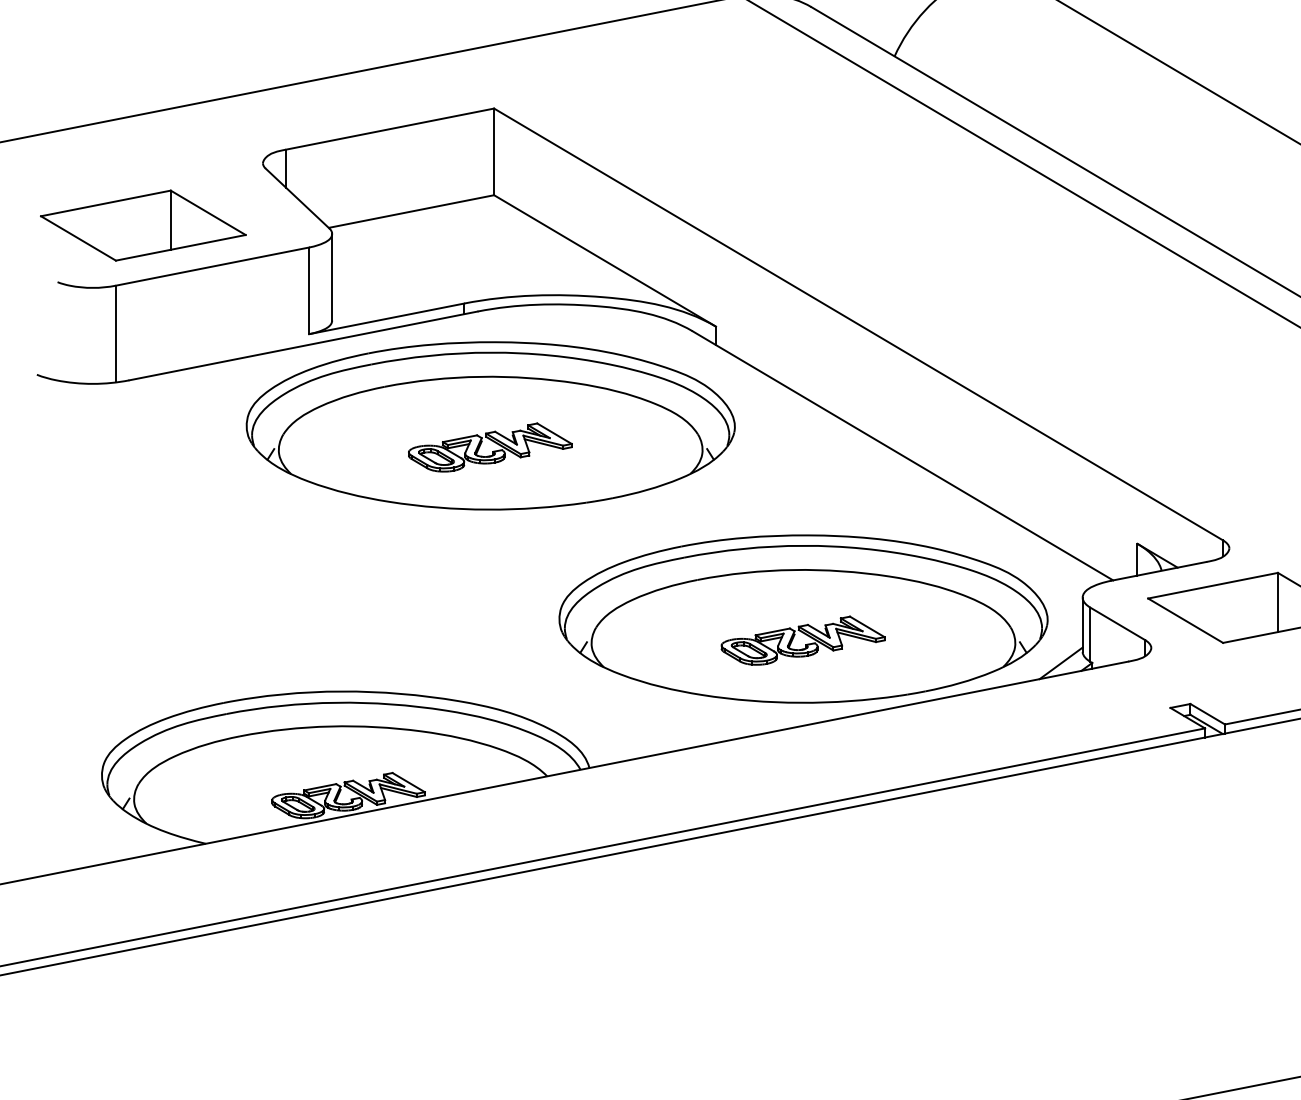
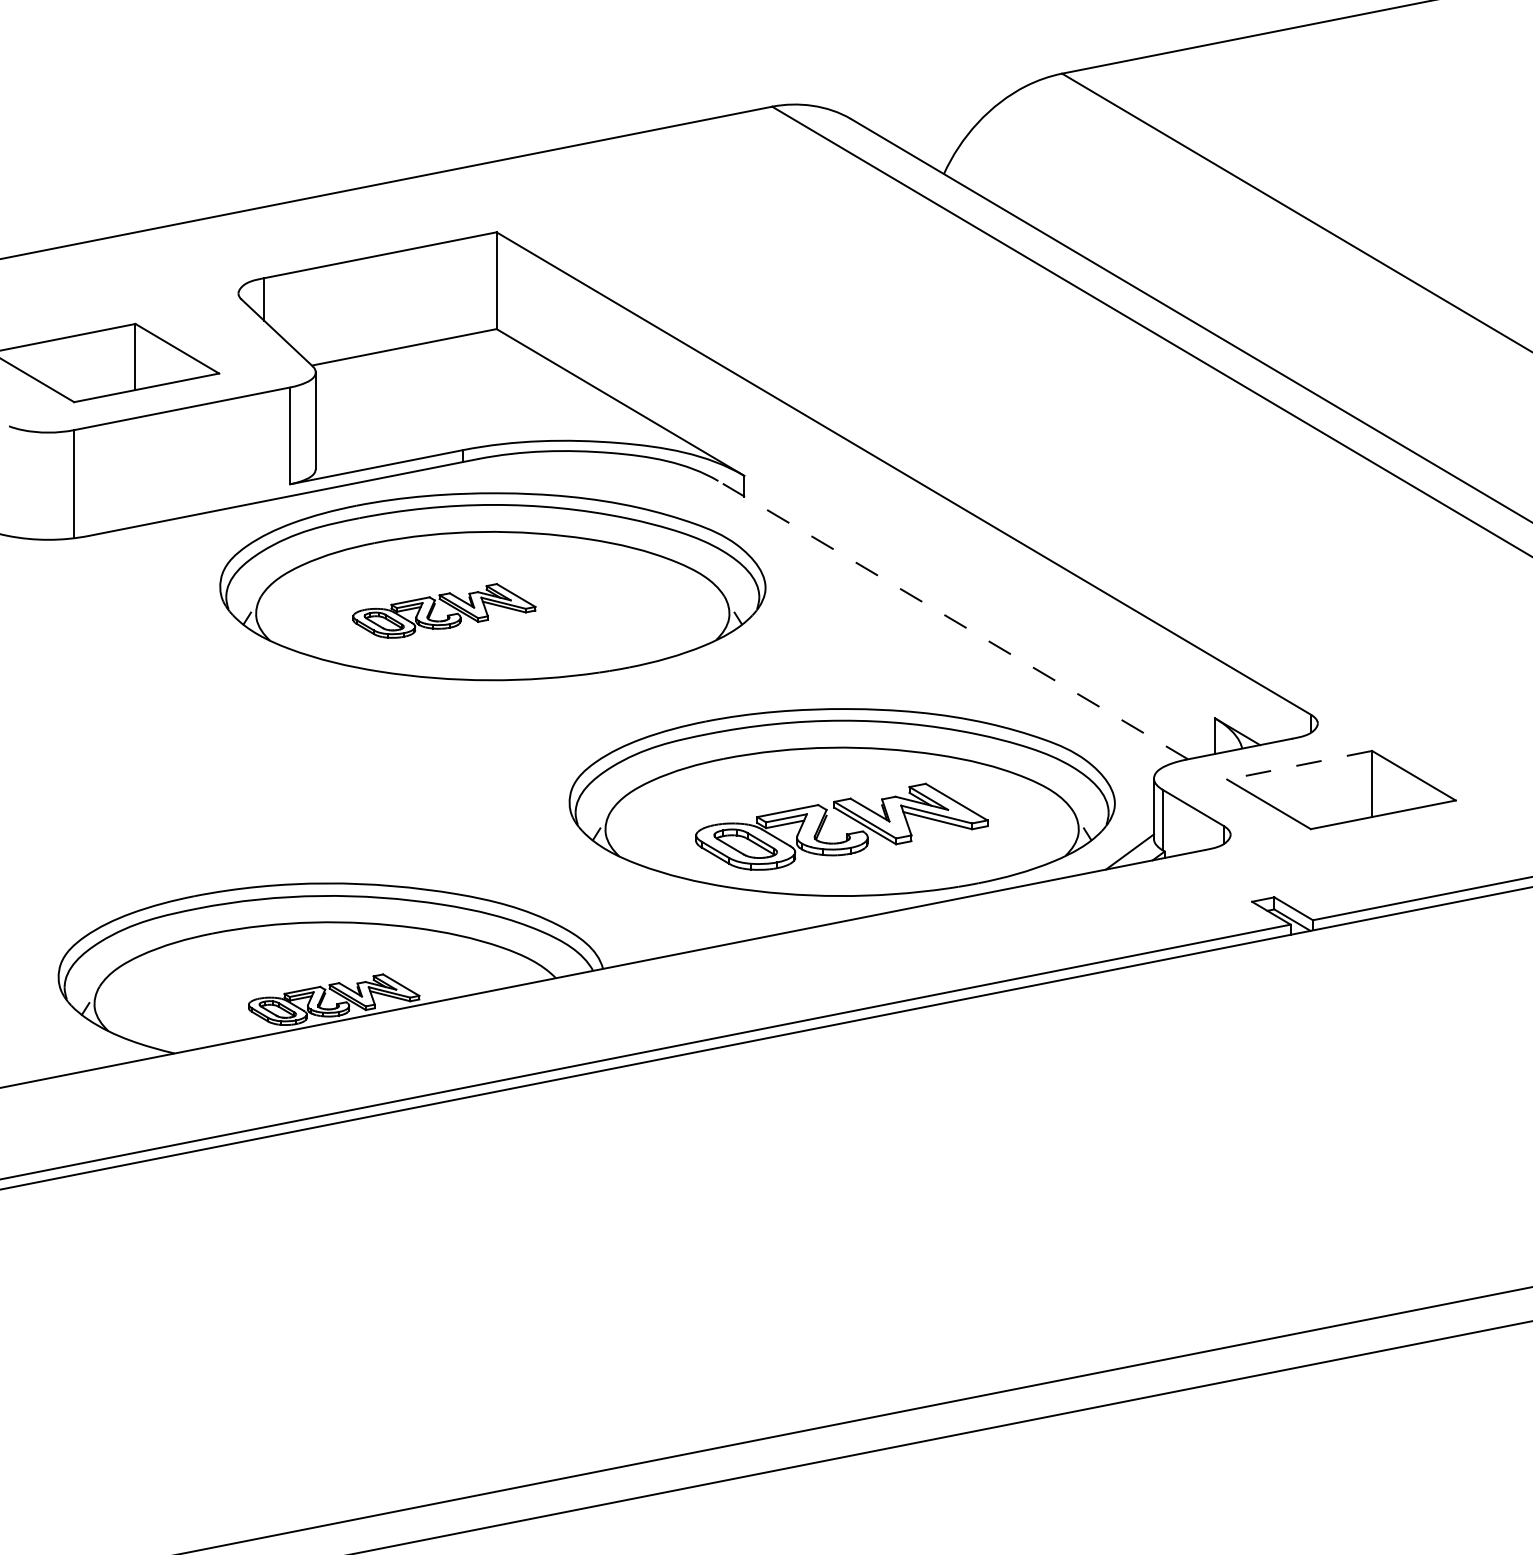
part: (490, 447) -> (444, 610), moved
line: (903, 456) -> (953, 620), solid -> dashed
line: (1212, 585) -> (1299, 765), solid -> dashed
part: (802, 640) -> (841, 826), size x1.6

